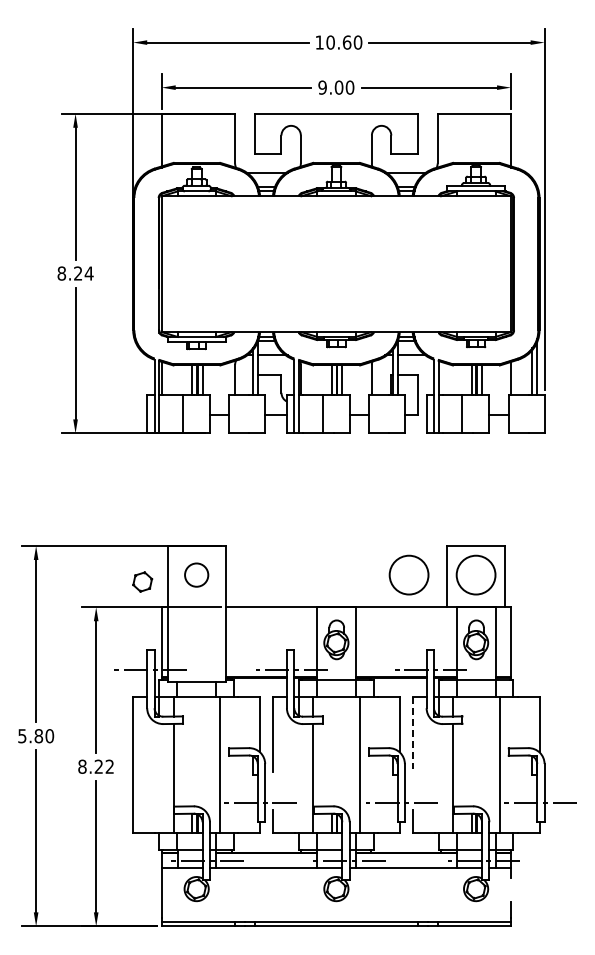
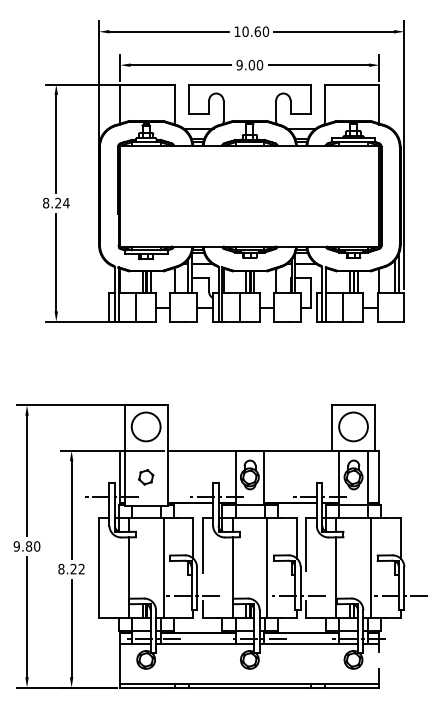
circle: (196, 574) -> (146, 426), size x1.67
circle: (408, 574) -> (303, 426), removed
part: (142, 581) -> (146, 476), moved
line: (412, 733) -> (306, 544), dashed -> solid
text: (22, 735) -> (16, 545), 5.80 -> 9.80

